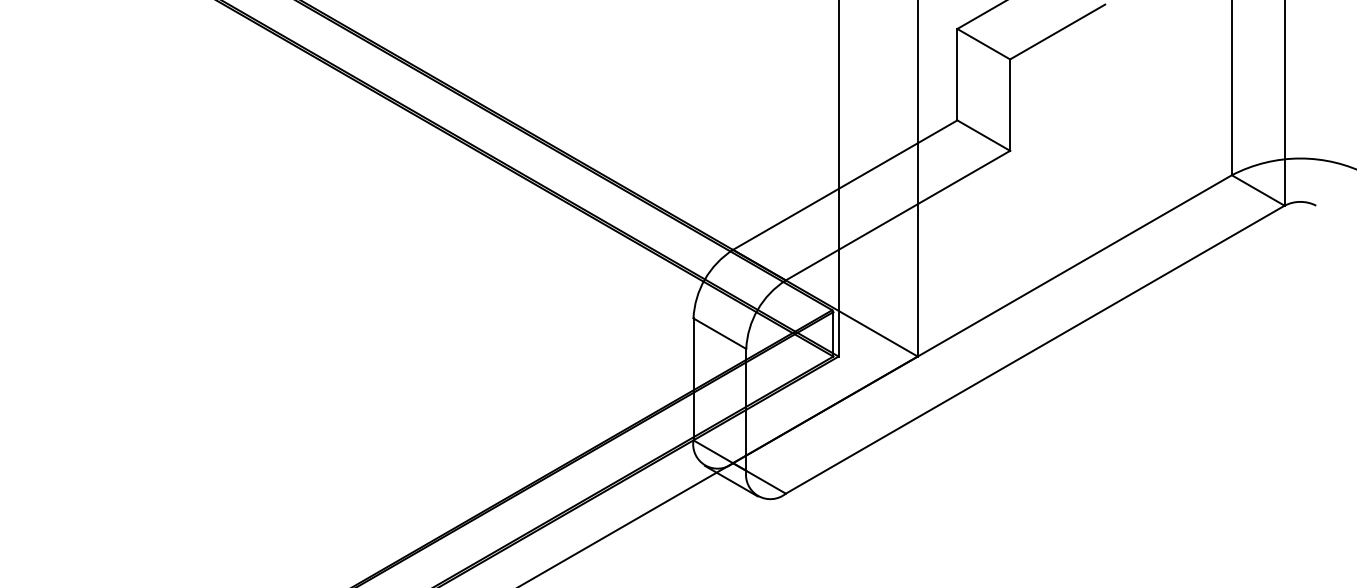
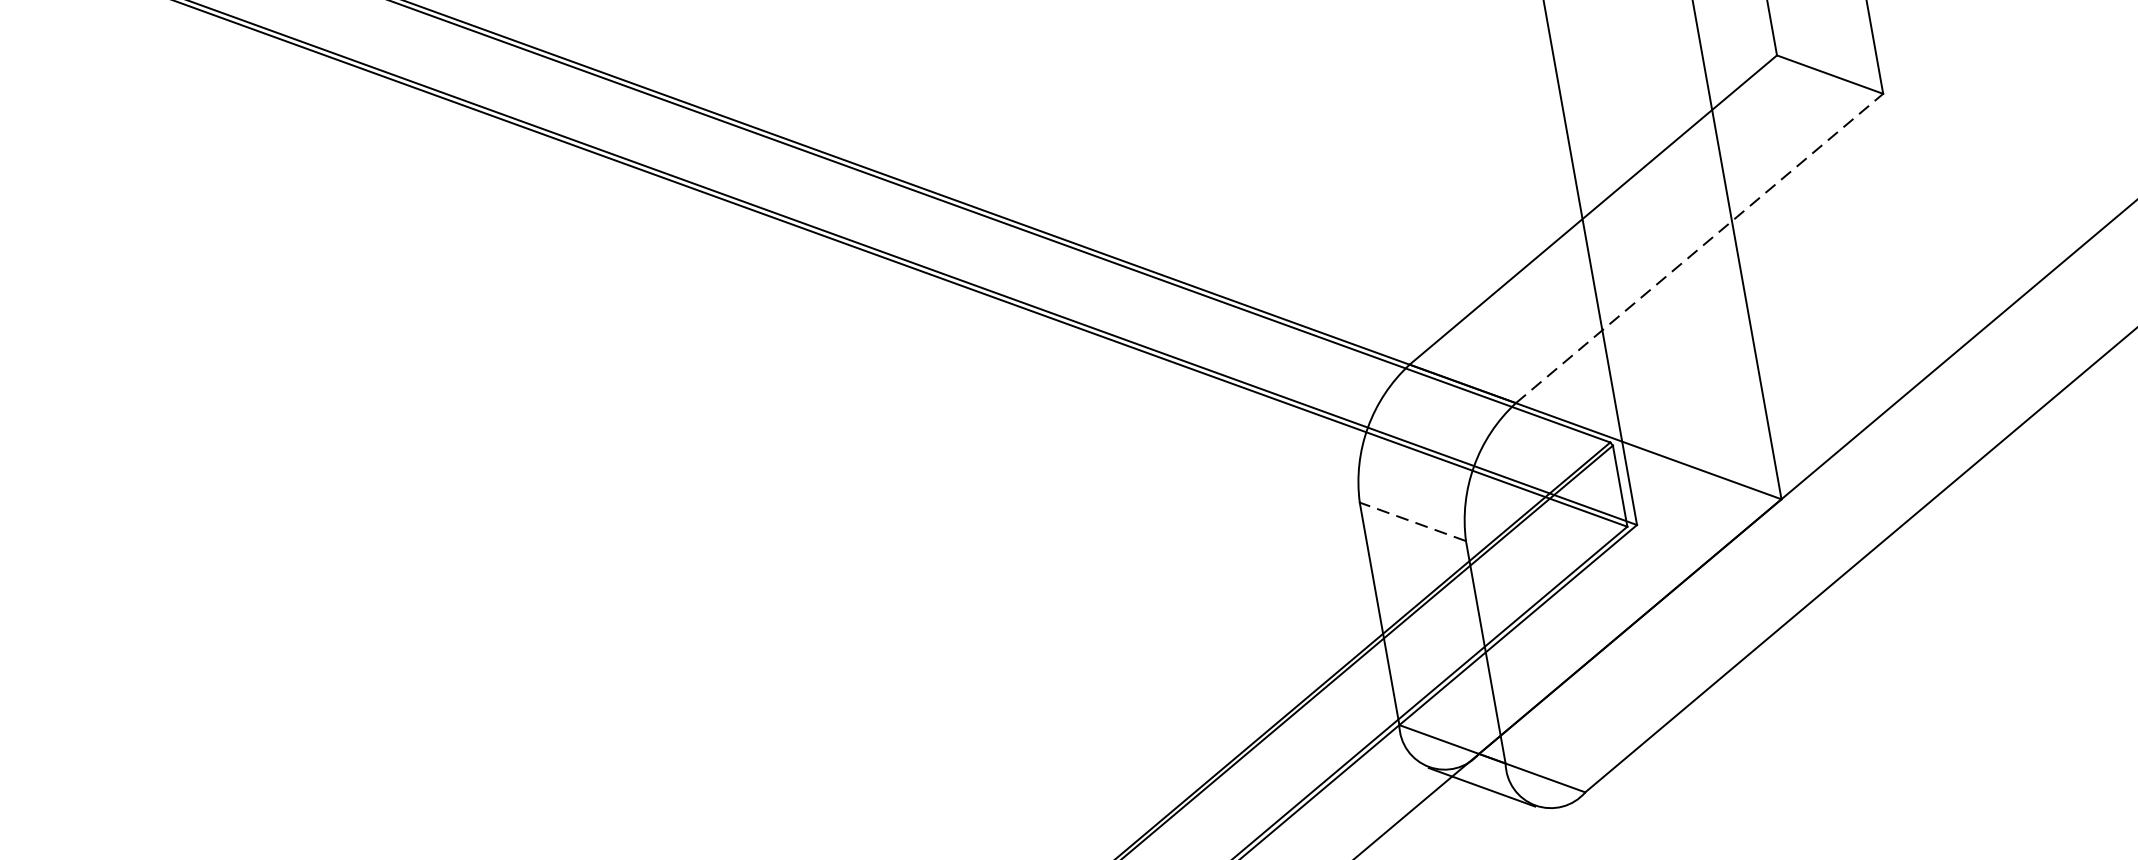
line: (898, 215) -> (1700, 248), solid -> dashed
line: (719, 333) -> (1412, 521), solid -> dashed

